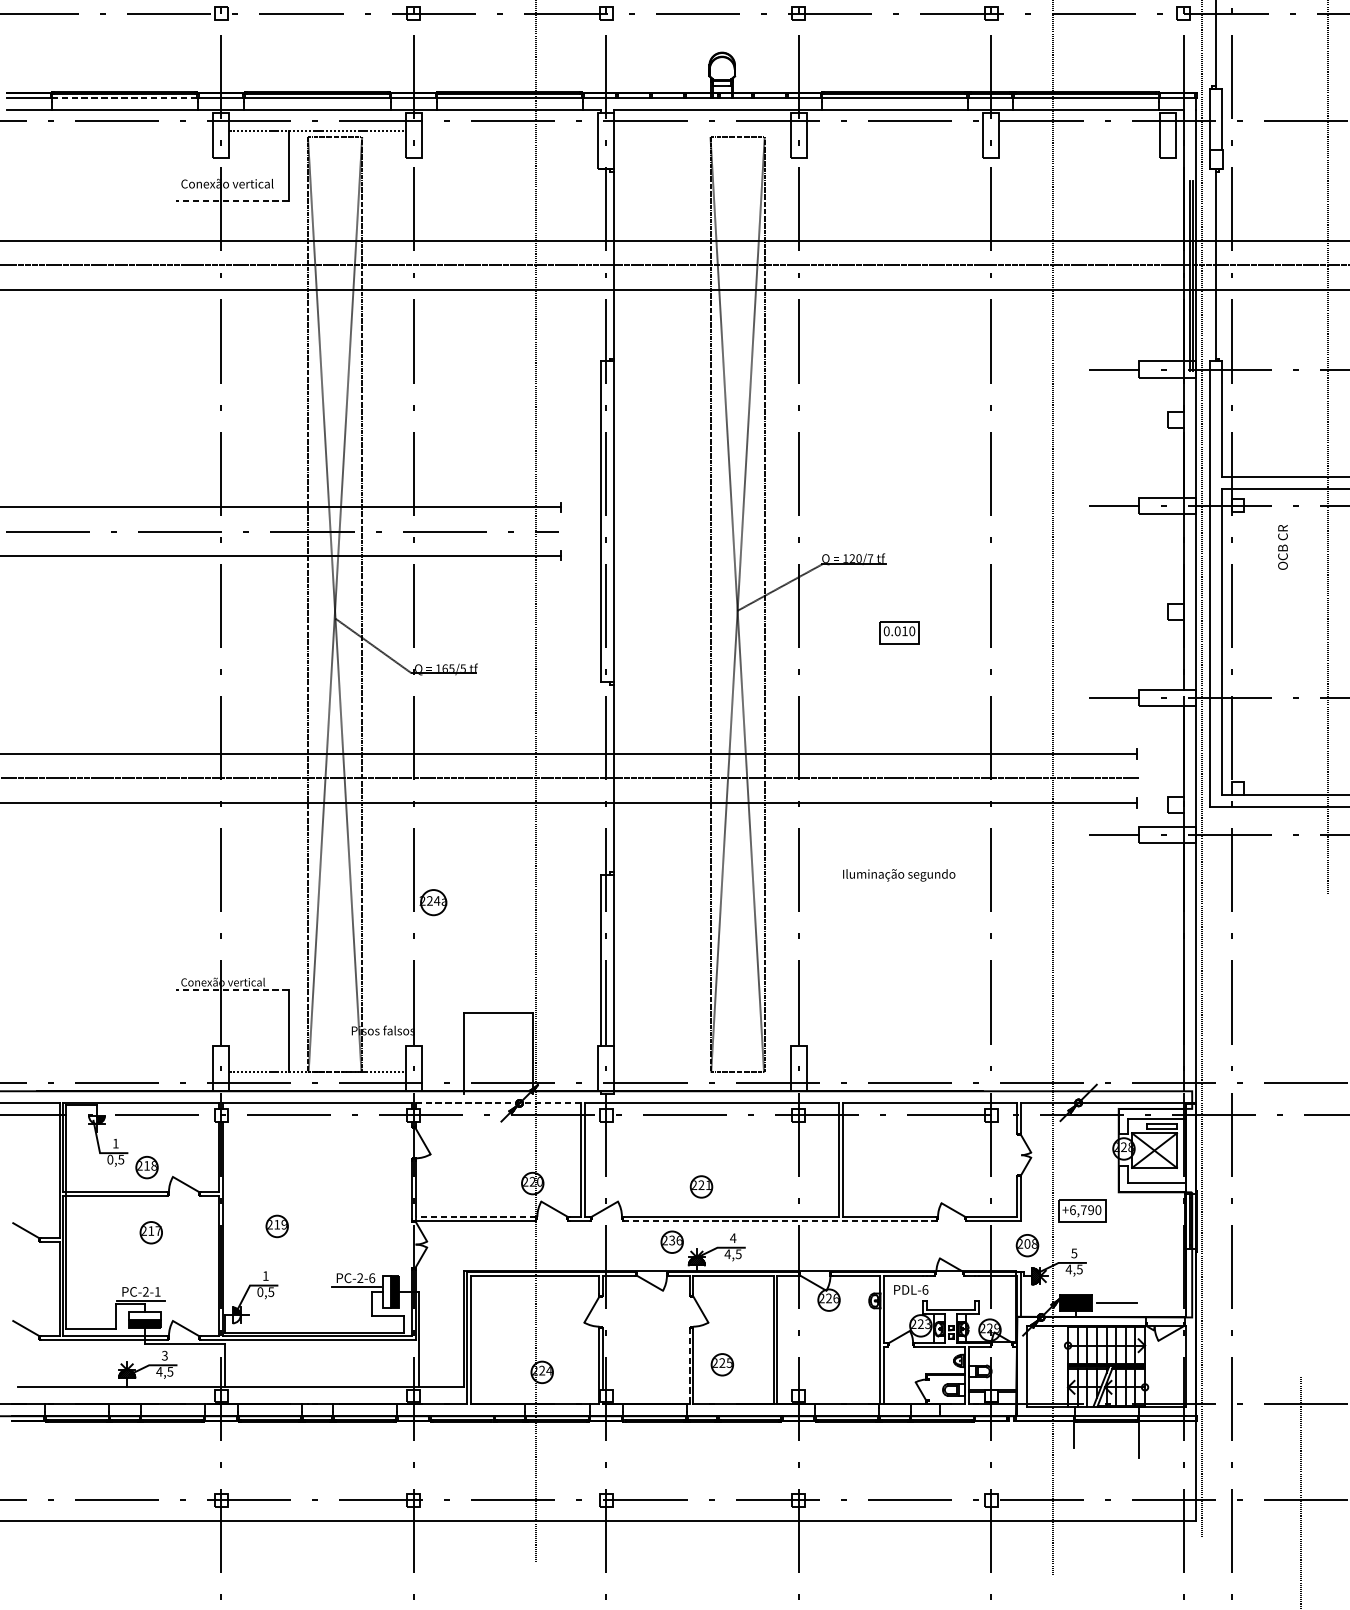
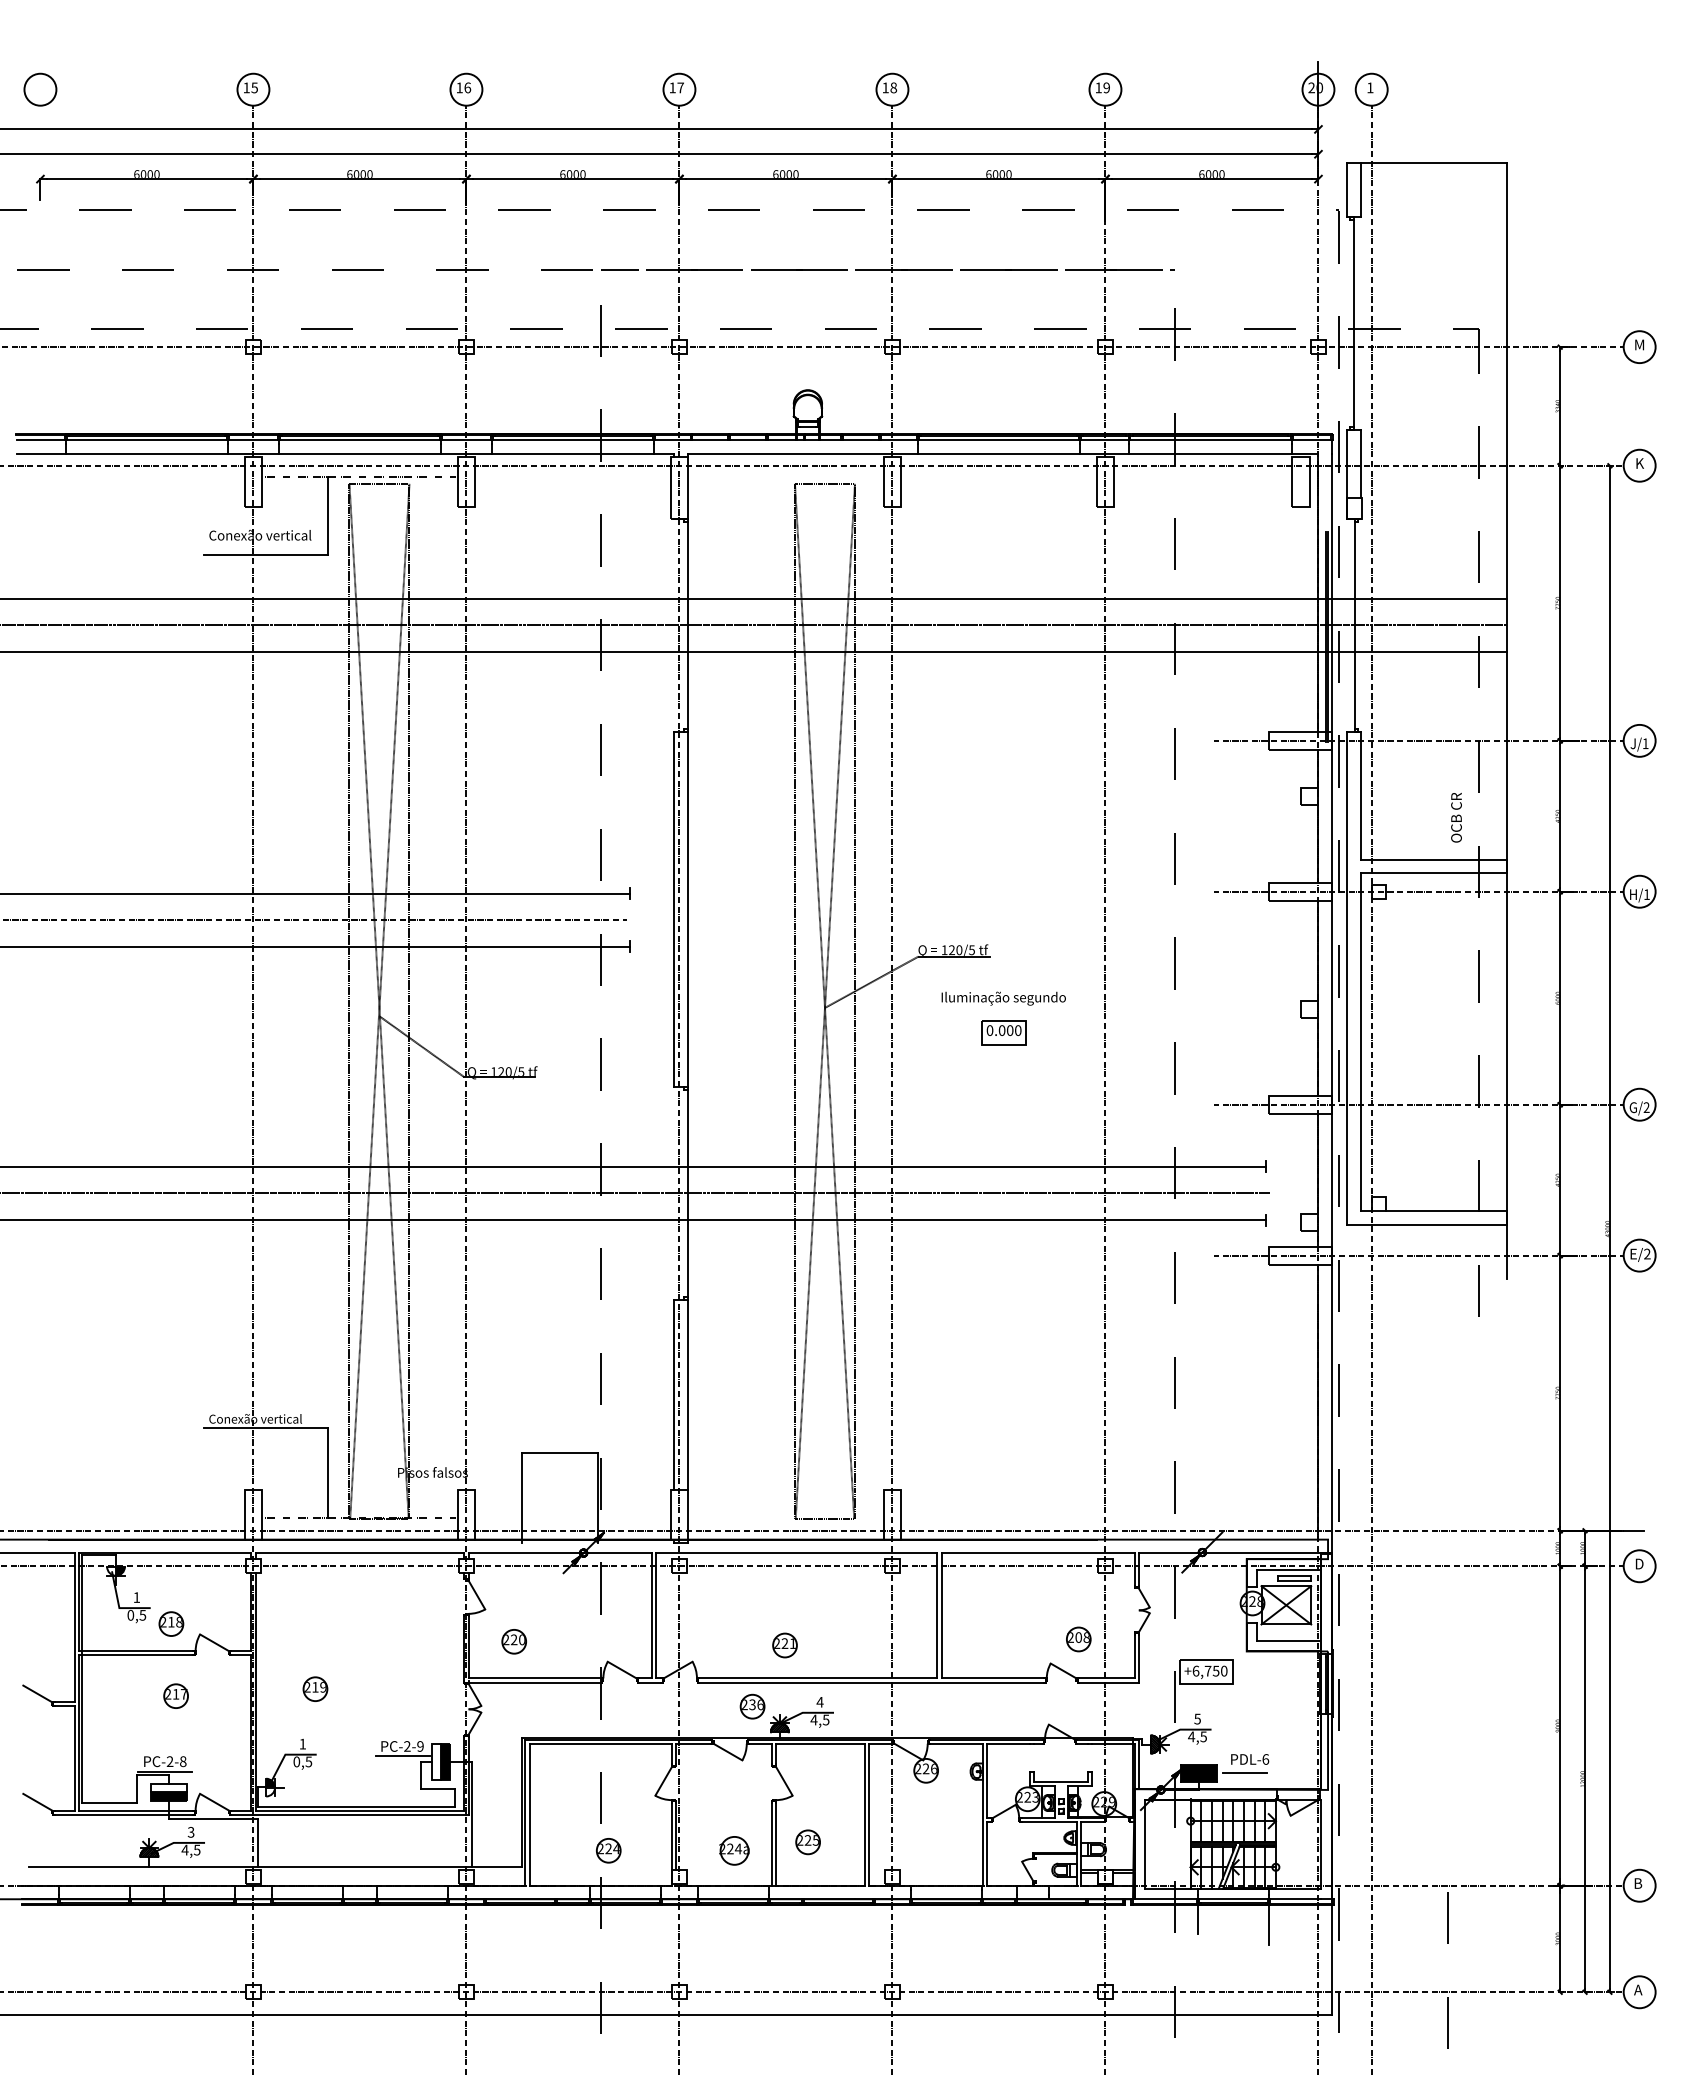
line: (125, 98) -> (147, 440), dashed -> solid
line: (232, 201) -> (265, 554), dashed -> solid
text: (1282, 547) -> (1456, 817), moved
text: (870, 558) -> (971, 950), 120/7 -> 120/5
text: (905, 631) -> (1010, 1030), 0.010 -> 0.000
text: (448, 668) -> (504, 1071), 165/5 -> 120/5
text: (898, 875) -> (1003, 998), moved
part: (433, 902) -> (734, 1850), moved
line: (232, 990) -> (265, 1428), dashed -> solid
line: (498, 1103) -> (560, 1553), dashed -> solid
part: (532, 1183) -> (513, 1641), moved
text: (1090, 1209) -> (1215, 1670), +6,790 -> +6,750
line: (476, 1216) -> (535, 1678), dashed -> solid
line: (779, 1220) -> (871, 1682), dashed -> solid
part: (1027, 1245) -> (1078, 1639), moved
text: (372, 1278) -> (420, 1746), PC-2-6 -> PC-2-9
text: (911, 1289) -> (1250, 1759), moved
text: (157, 1291) -> (183, 1761), PC-2-1 -> PC-2-8
line: (689, 1366) -> (771, 1844), dashed -> solid

